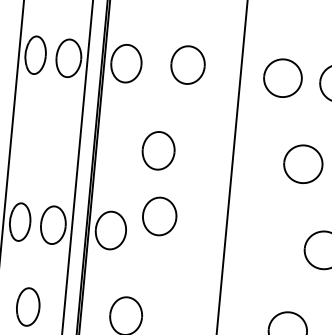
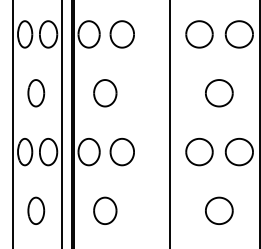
part: (186, 65) -> (121, 34), moved
part: (43, 140) -> (36, 93), added
part: (158, 151) -> (105, 93), moved
part: (158, 217) -> (121, 152), moved
part: (267, 245) -> (199, 152), added

